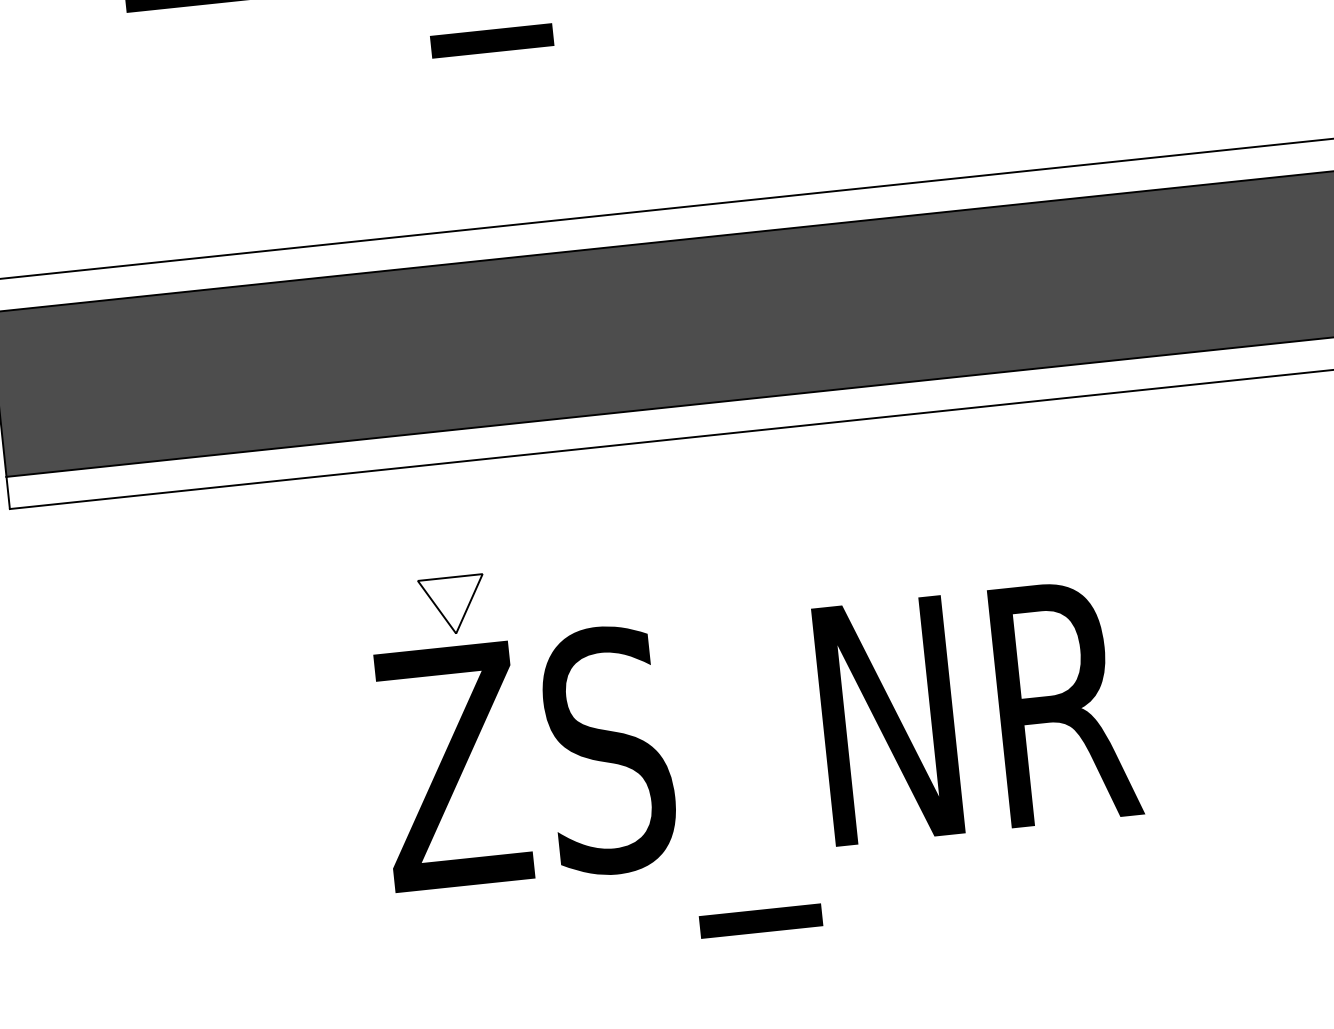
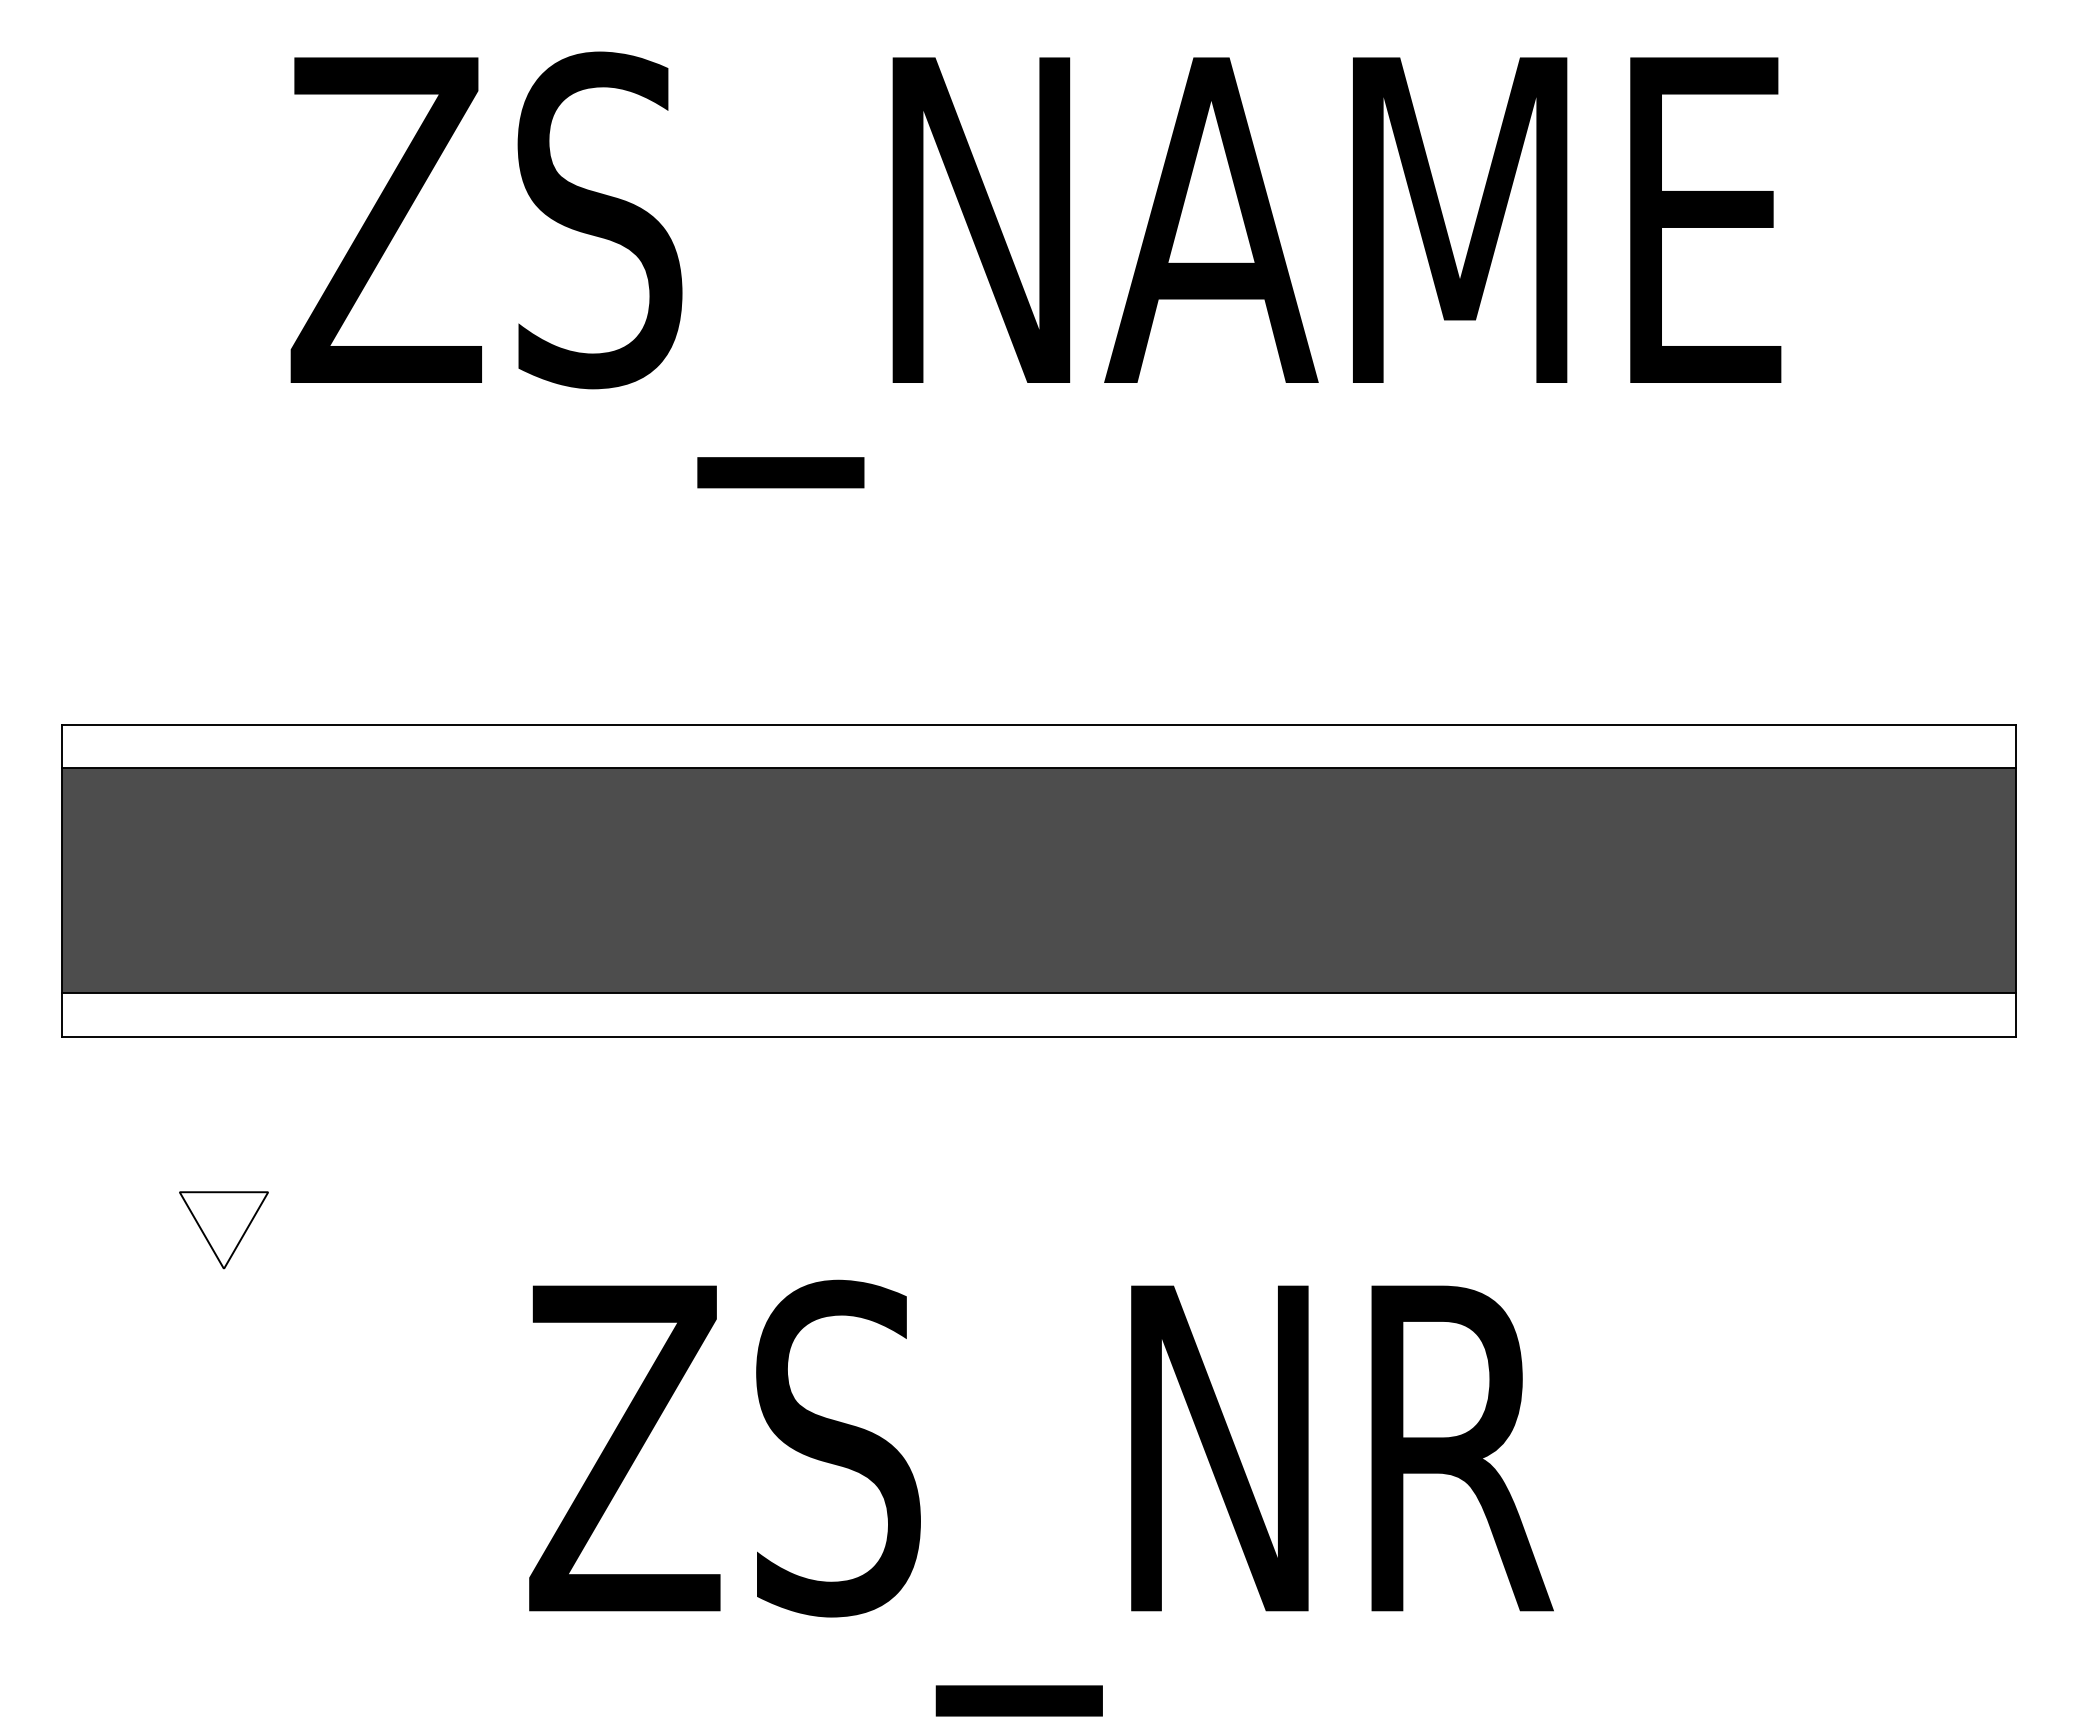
part: (452, 605) -> (223, 1230), moved

